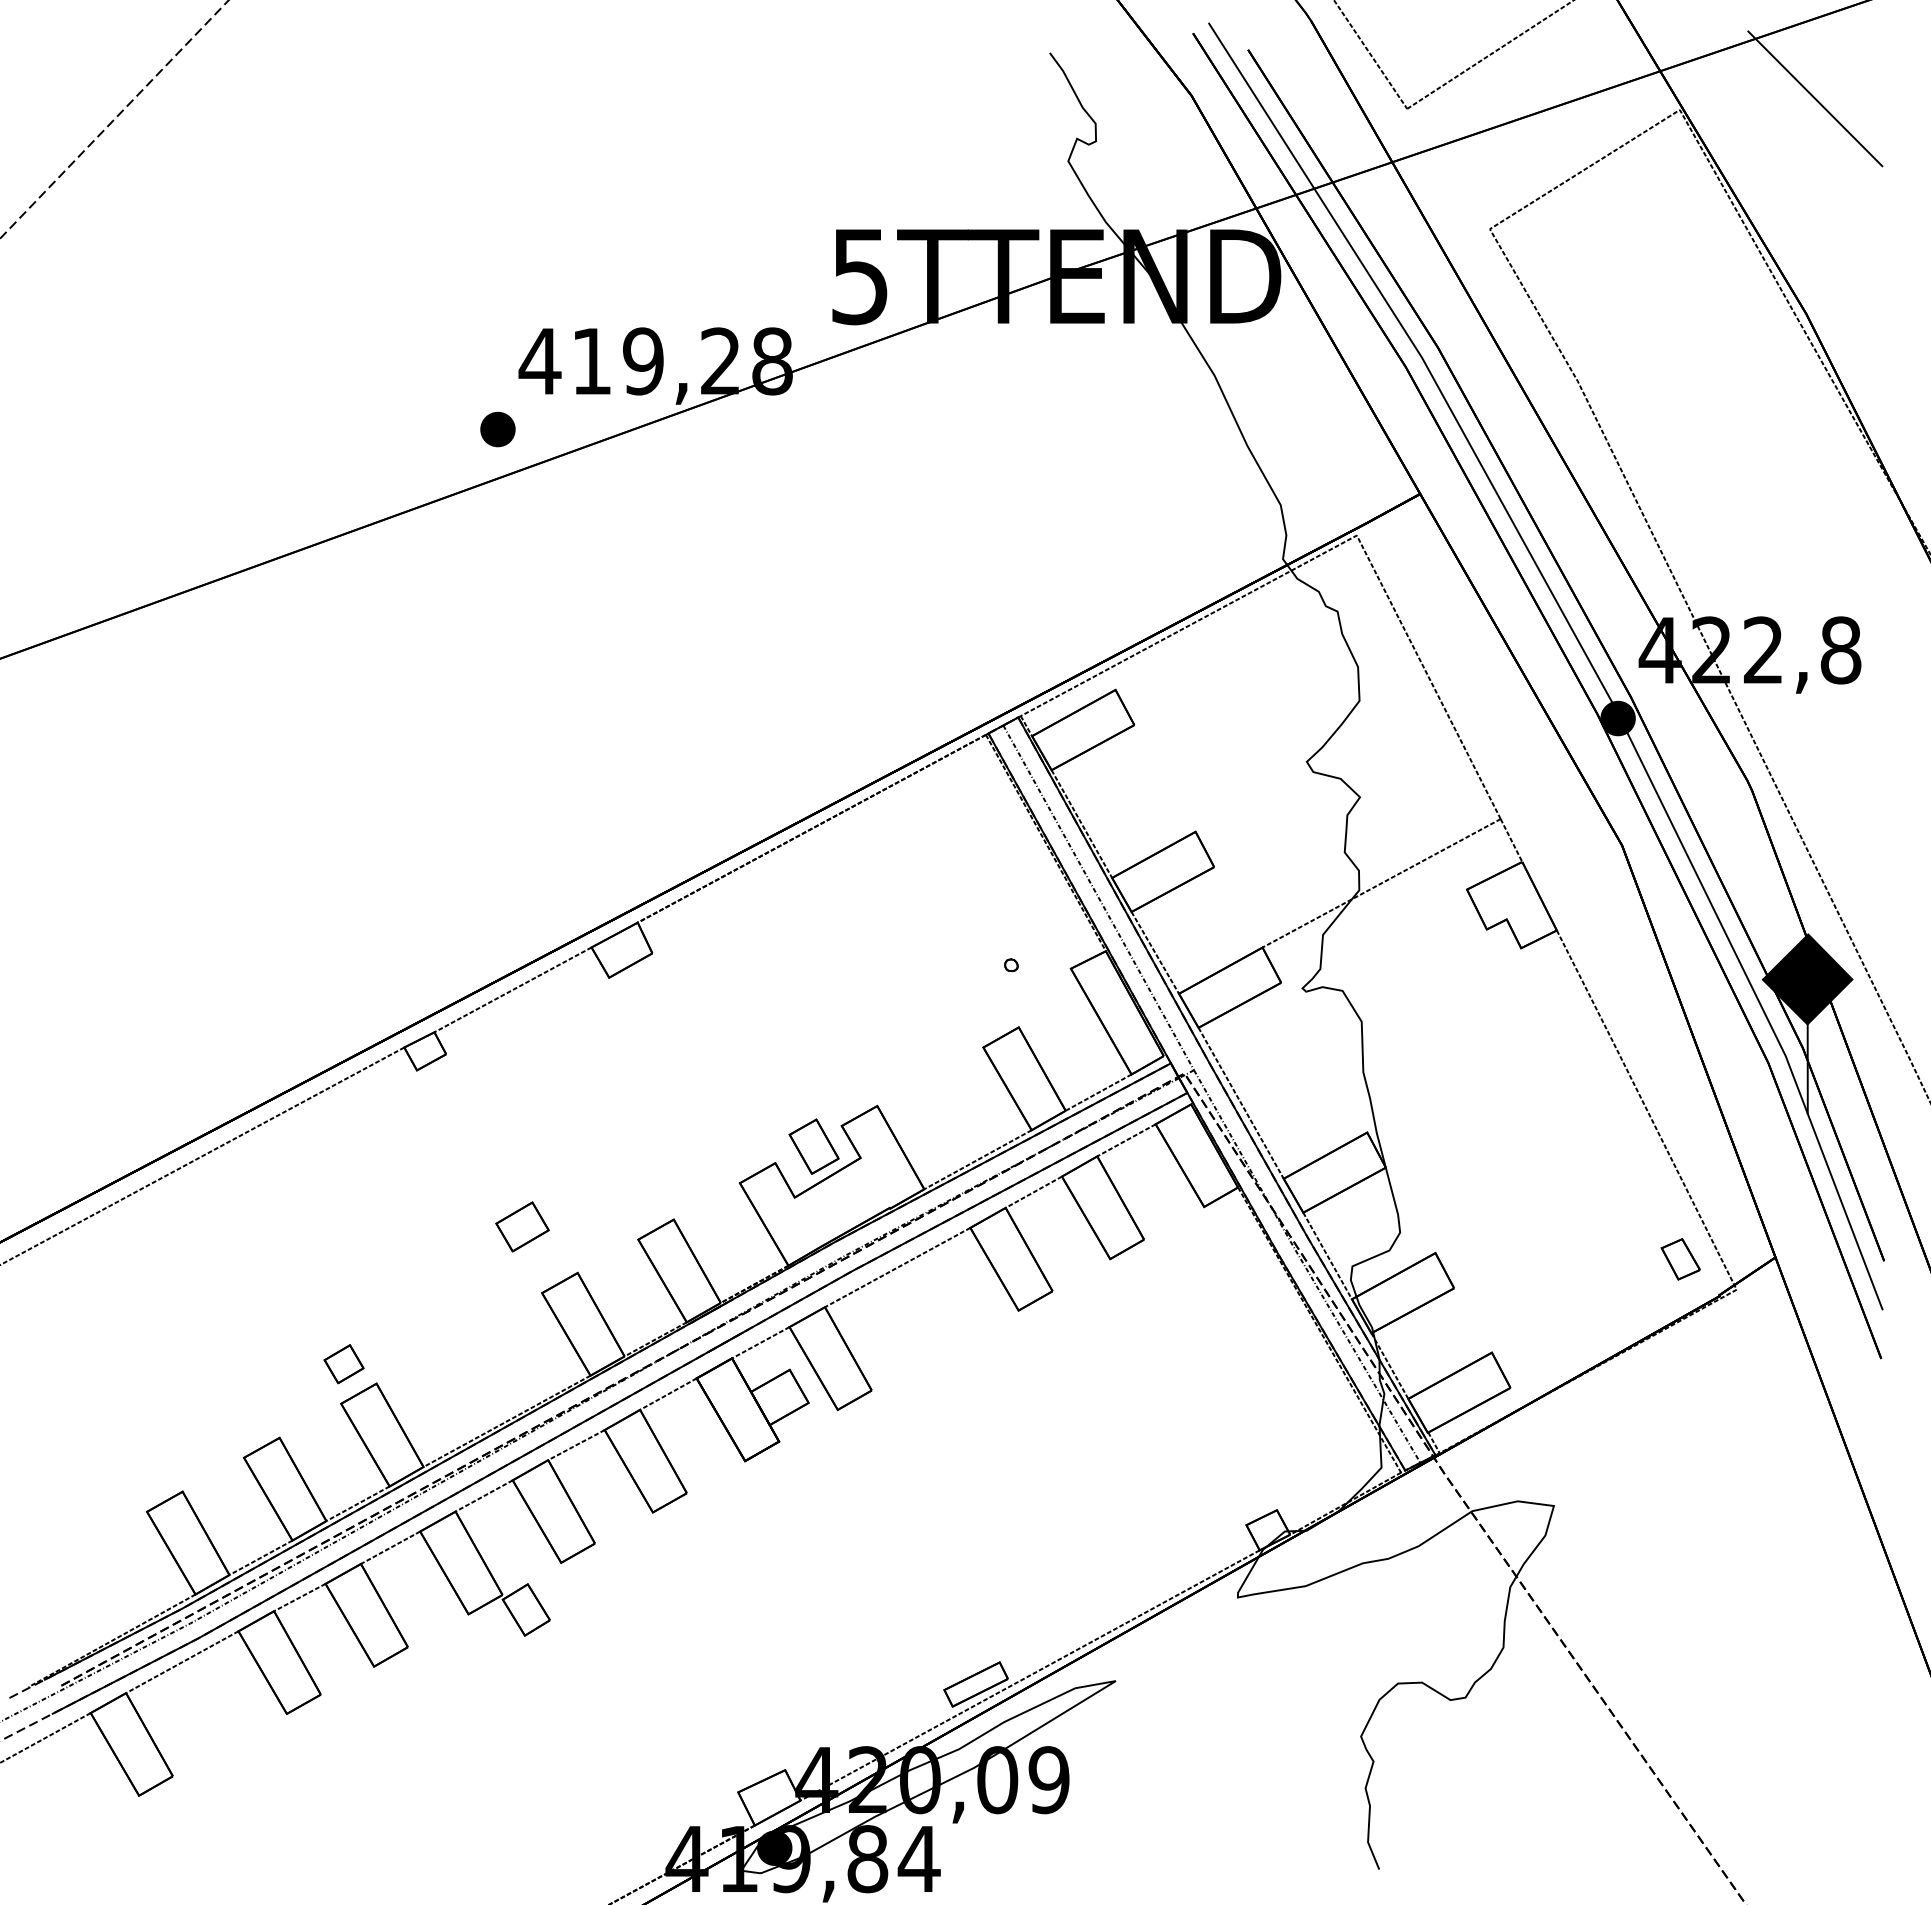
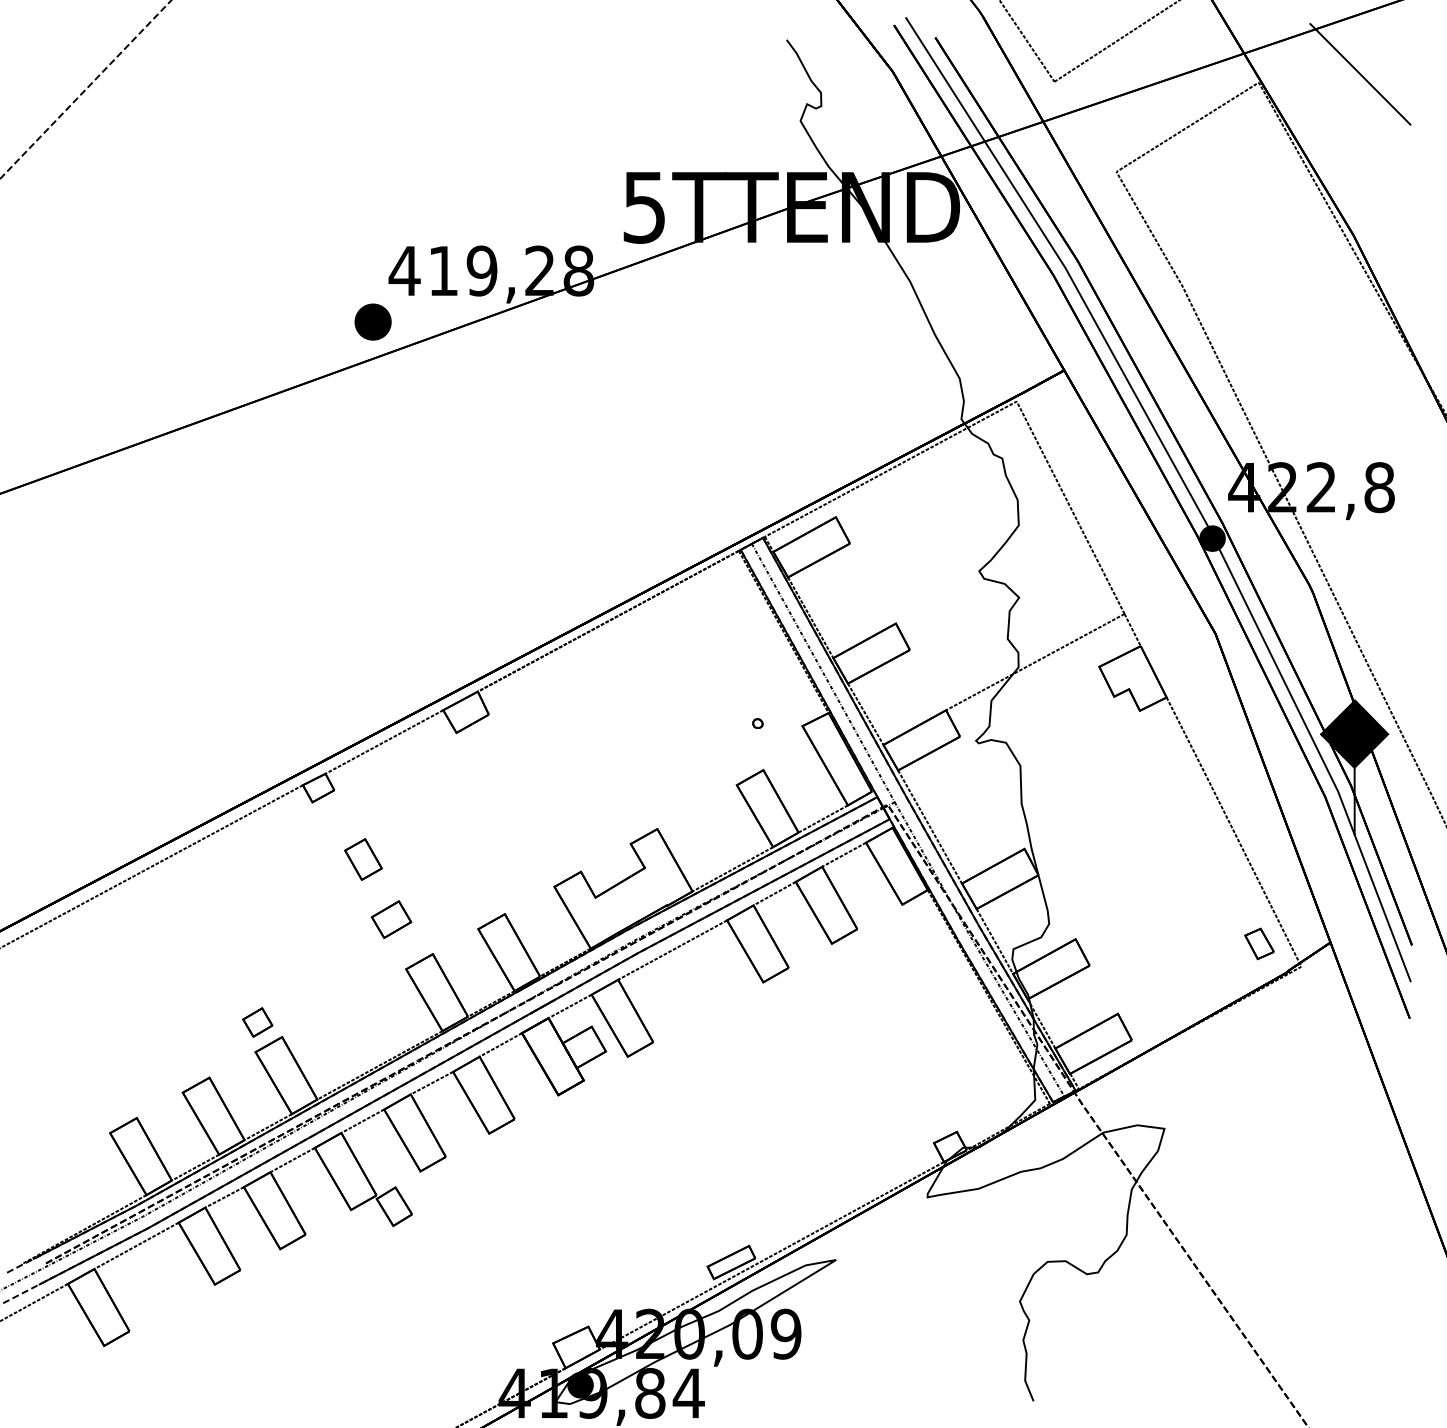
part: (497, 429) -> (372, 322), size x1.4
part: (813, 1146) -> (363, 859), moved

